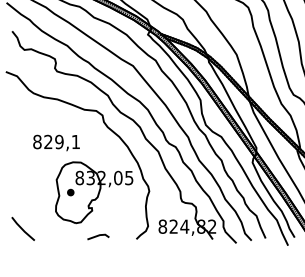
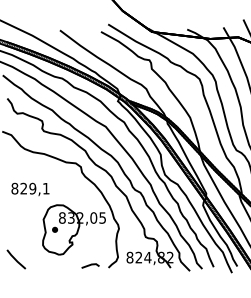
text: (56, 143) -> (30, 189), moved
line: (98, 236) -> (90, 265), moved

